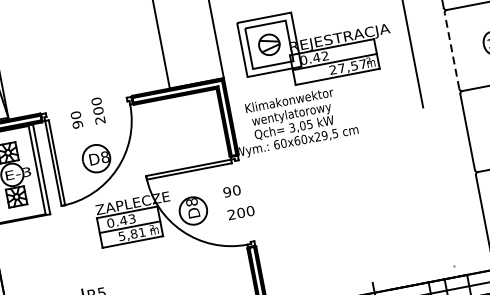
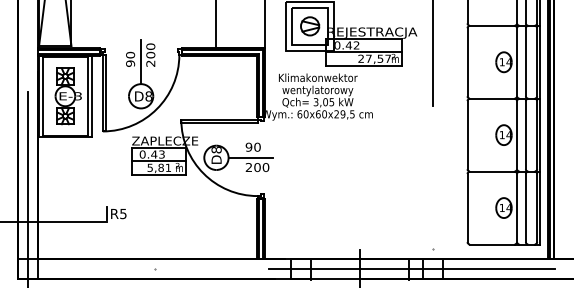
line: (451, 50) -> (467, 61), dashed -> solid
line: (89, 119) -> (141, 61), added
line: (231, 203) -> (250, 157), added

